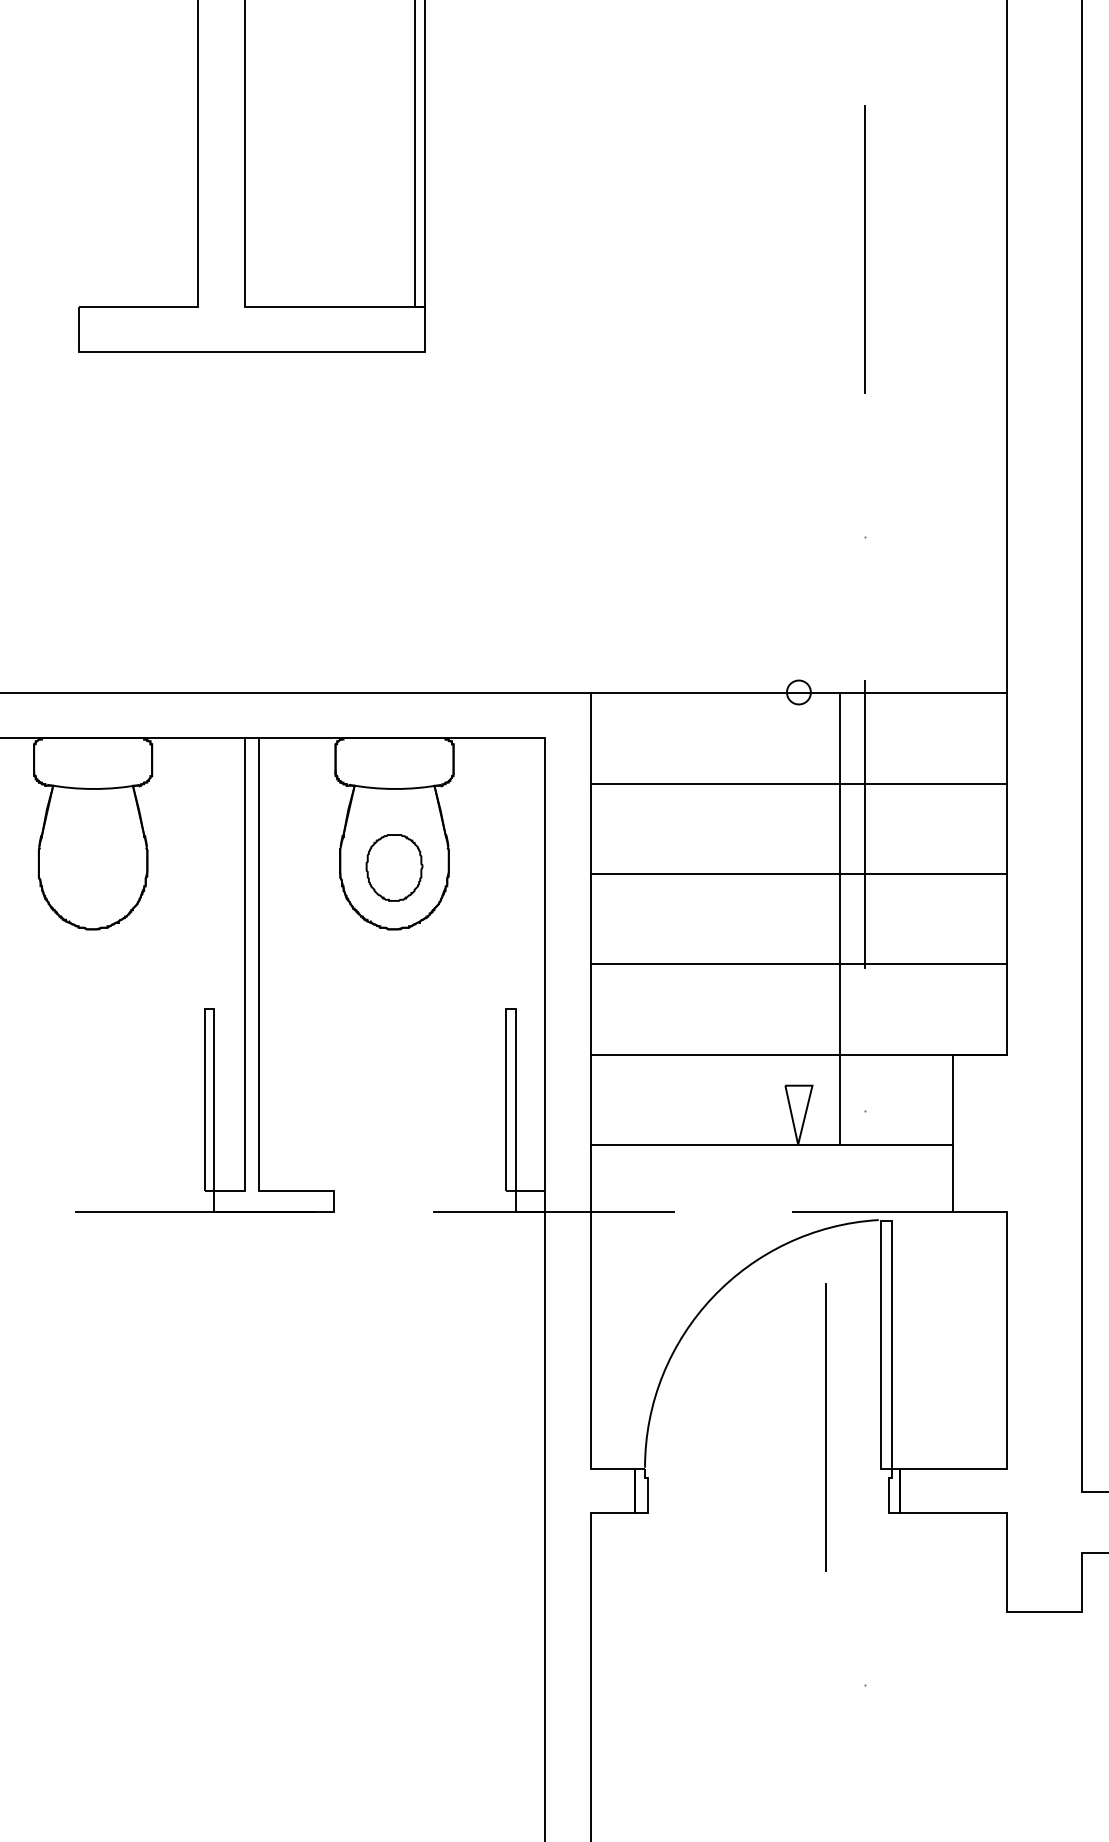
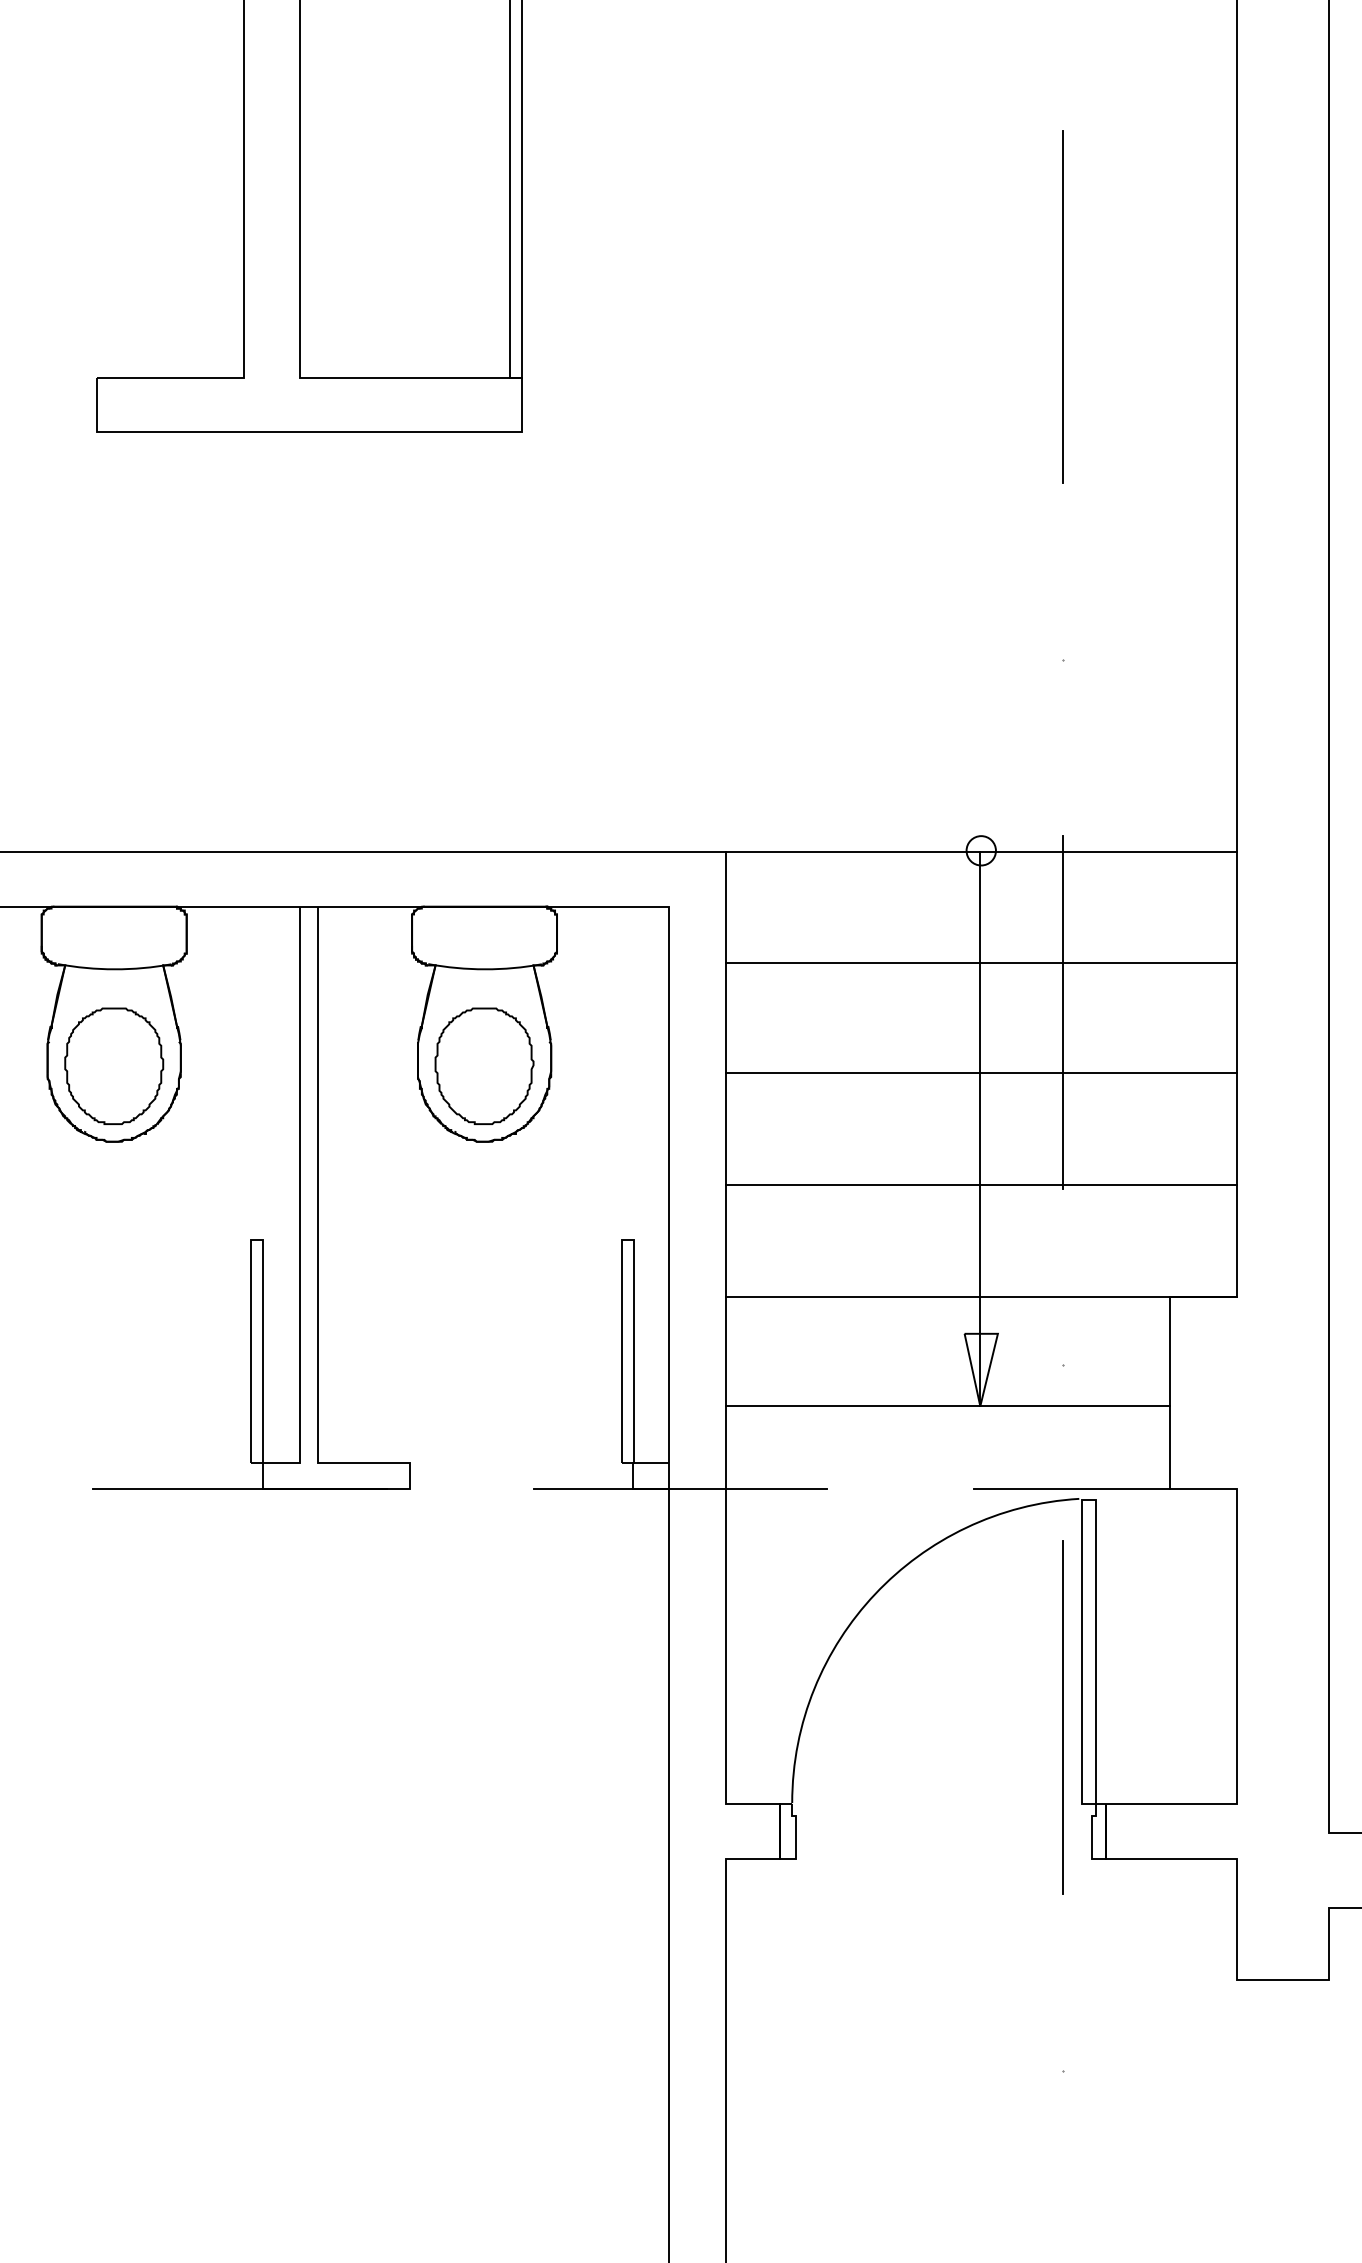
part: (92, 867) -> (113, 1065), added
part: (394, 867) -> (484, 1065), size x1.43
line: (840, 918) -> (980, 1128), moved
line: (825, 1427) -> (1061, 1718), moved

